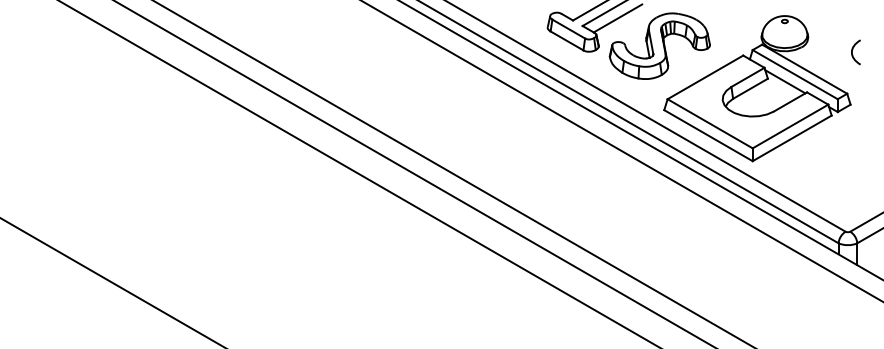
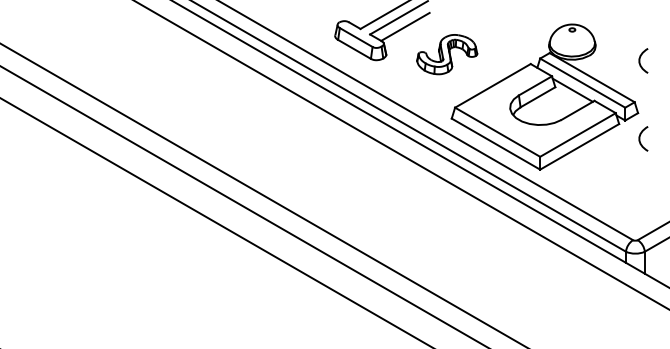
part: (659, 45) -> (446, 53), size x0.6
curve: (852, 130) -> (639, 138), added

